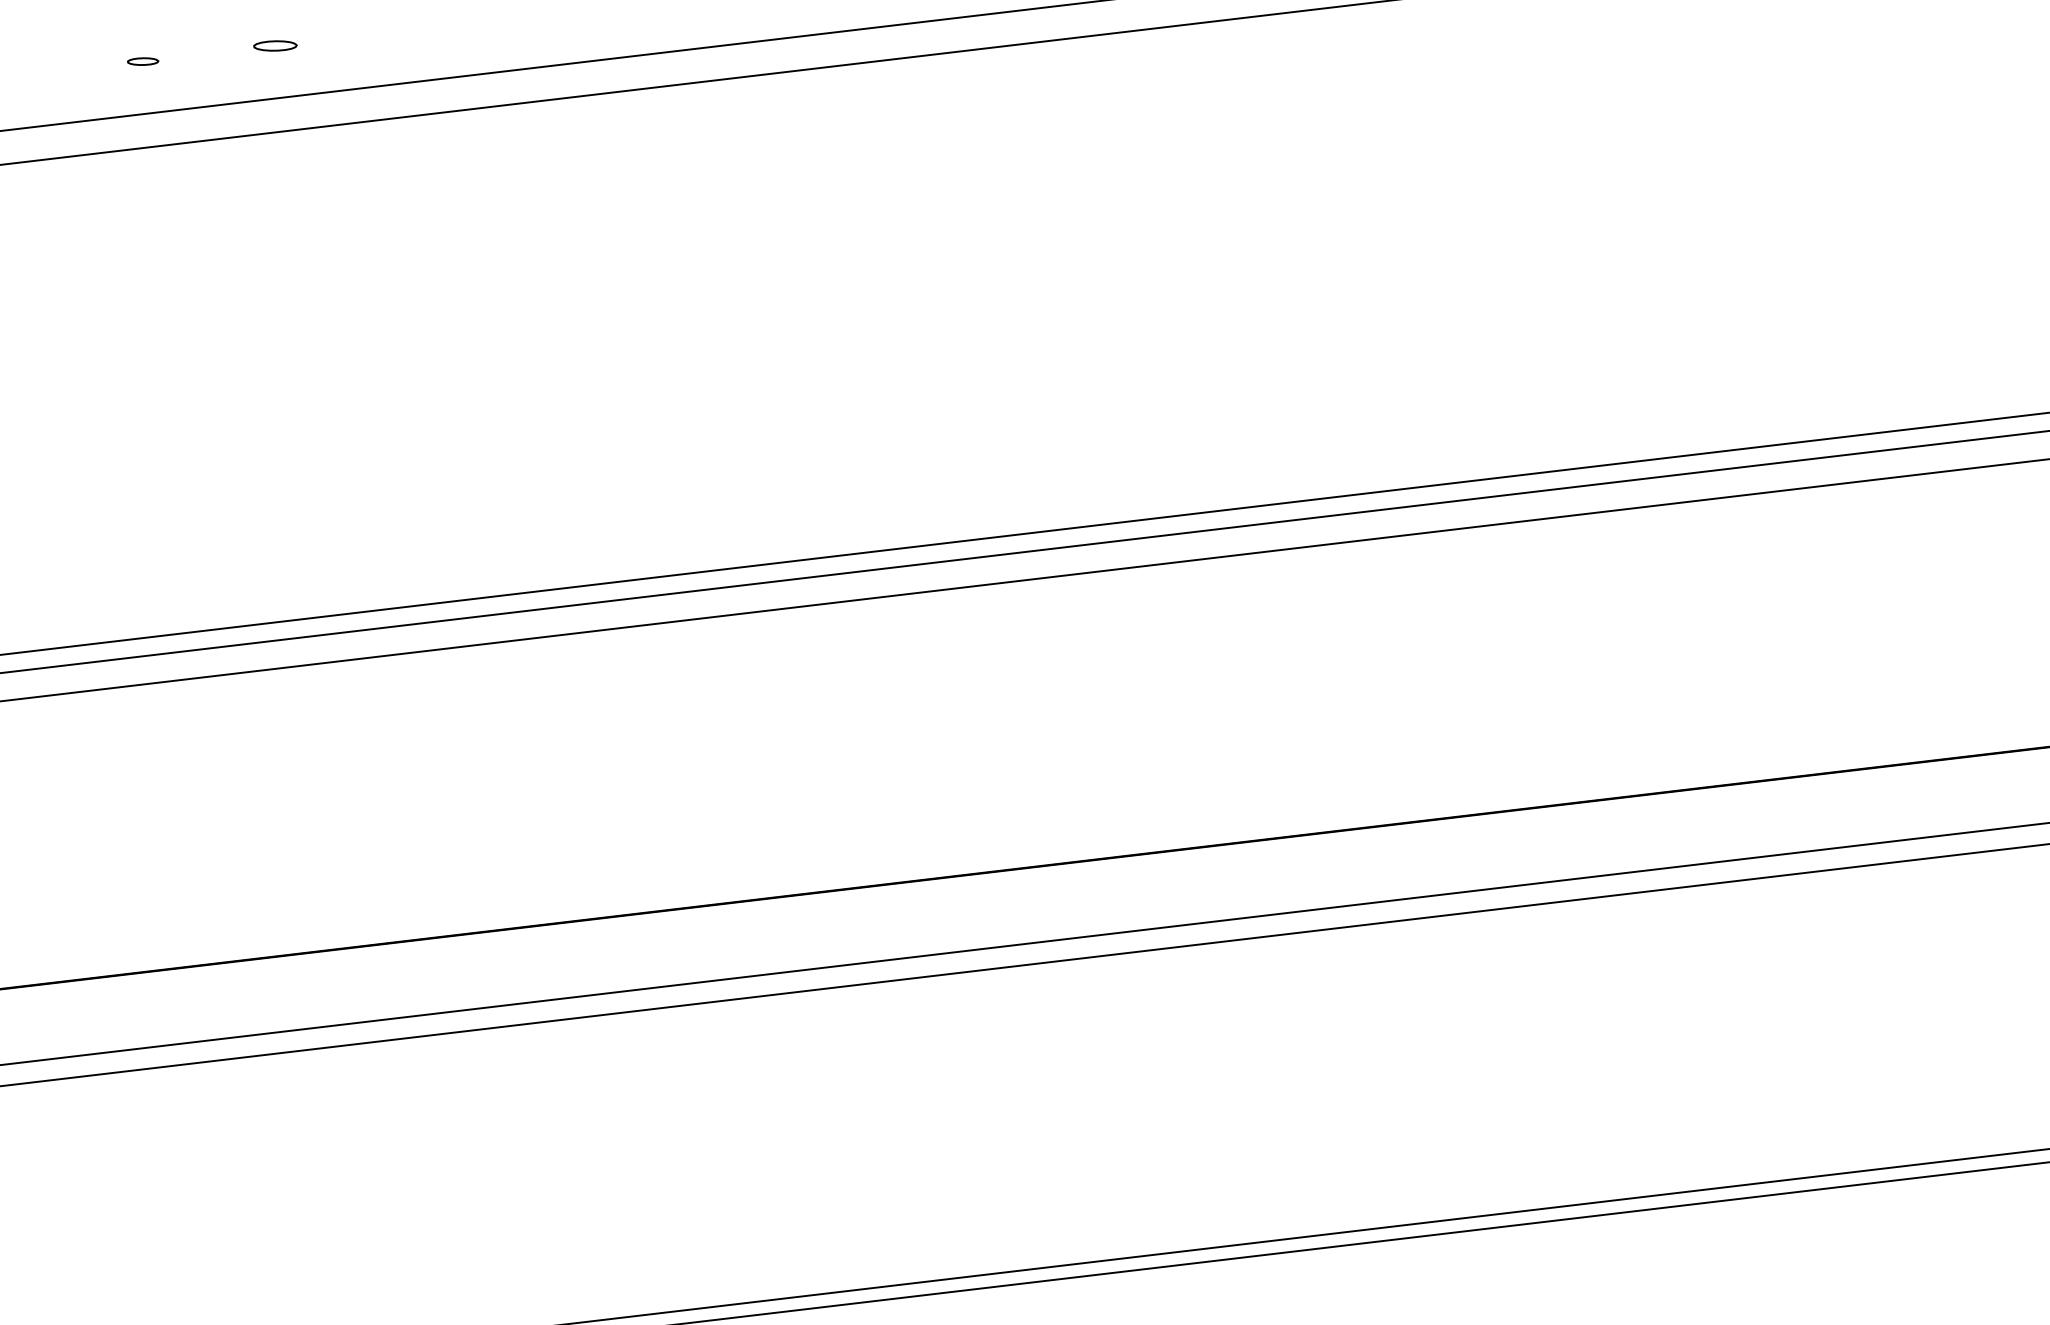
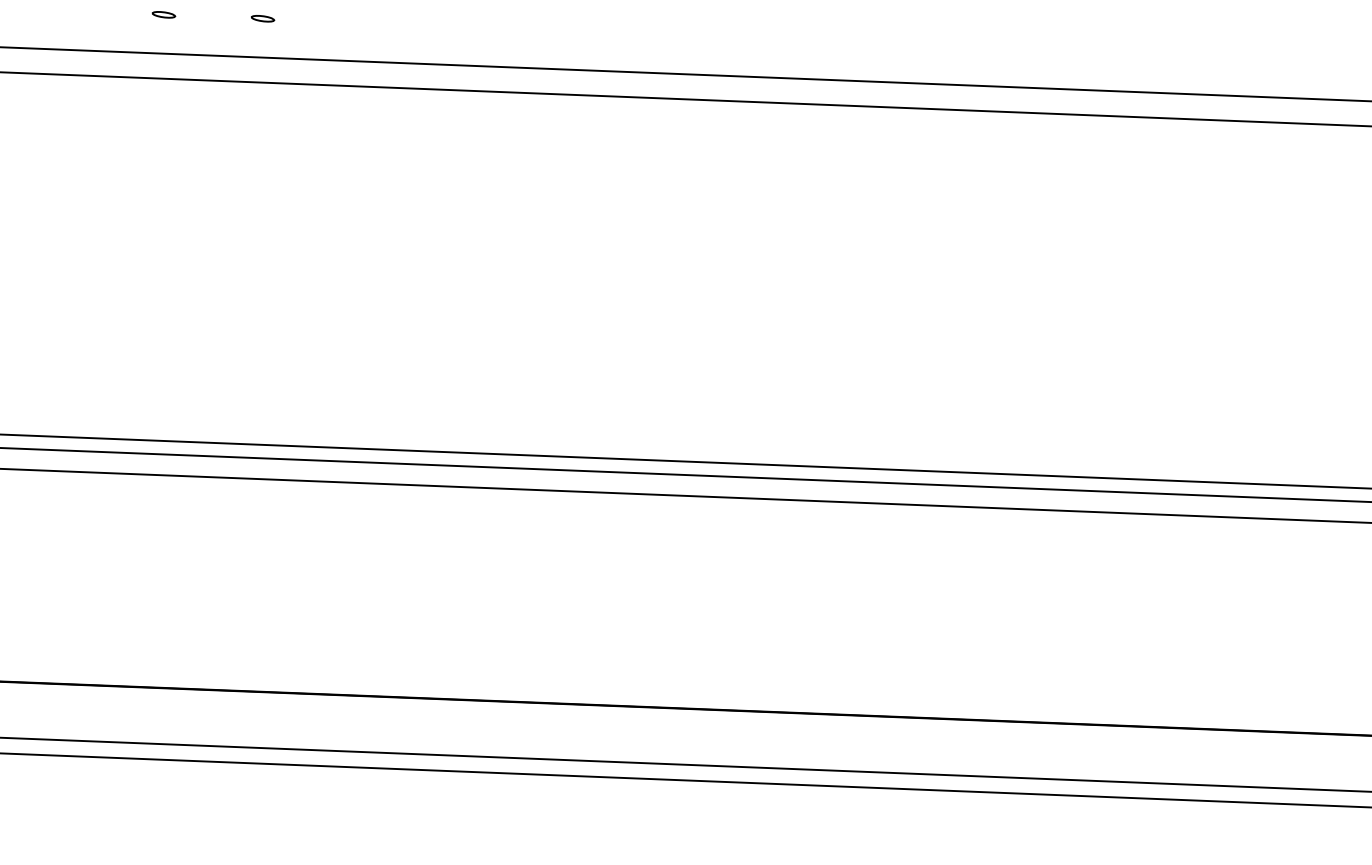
part: (275, 45) -> (263, 18), size x0.71

